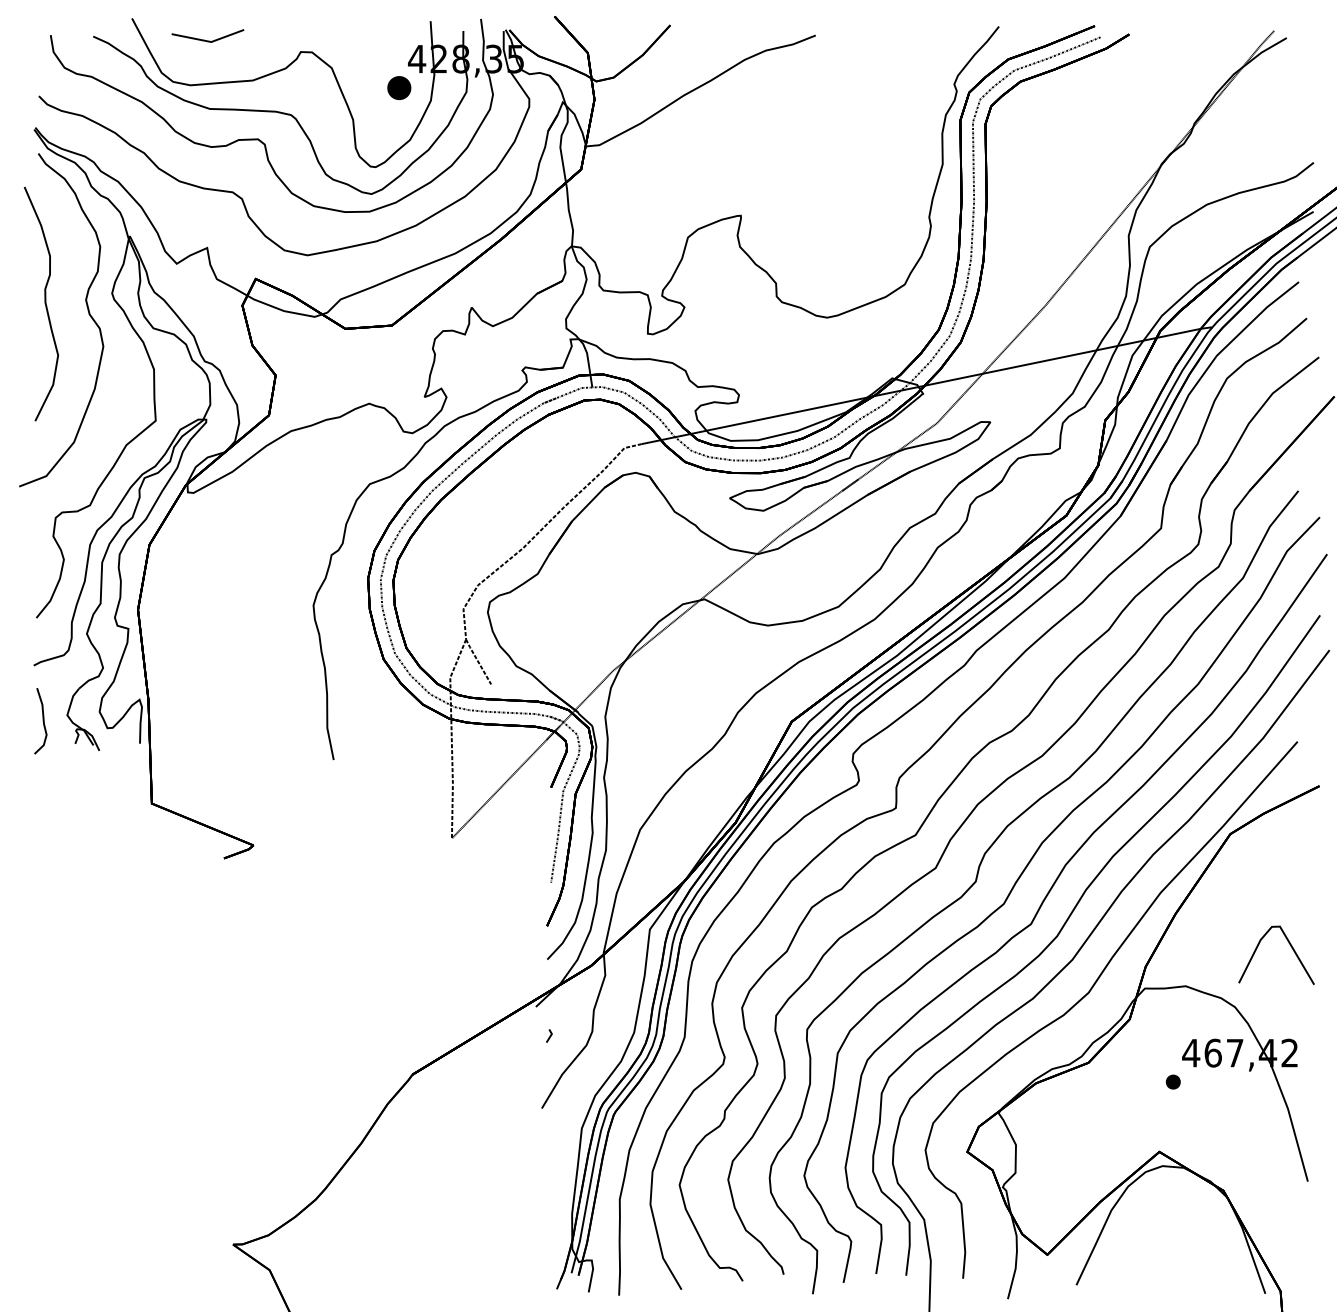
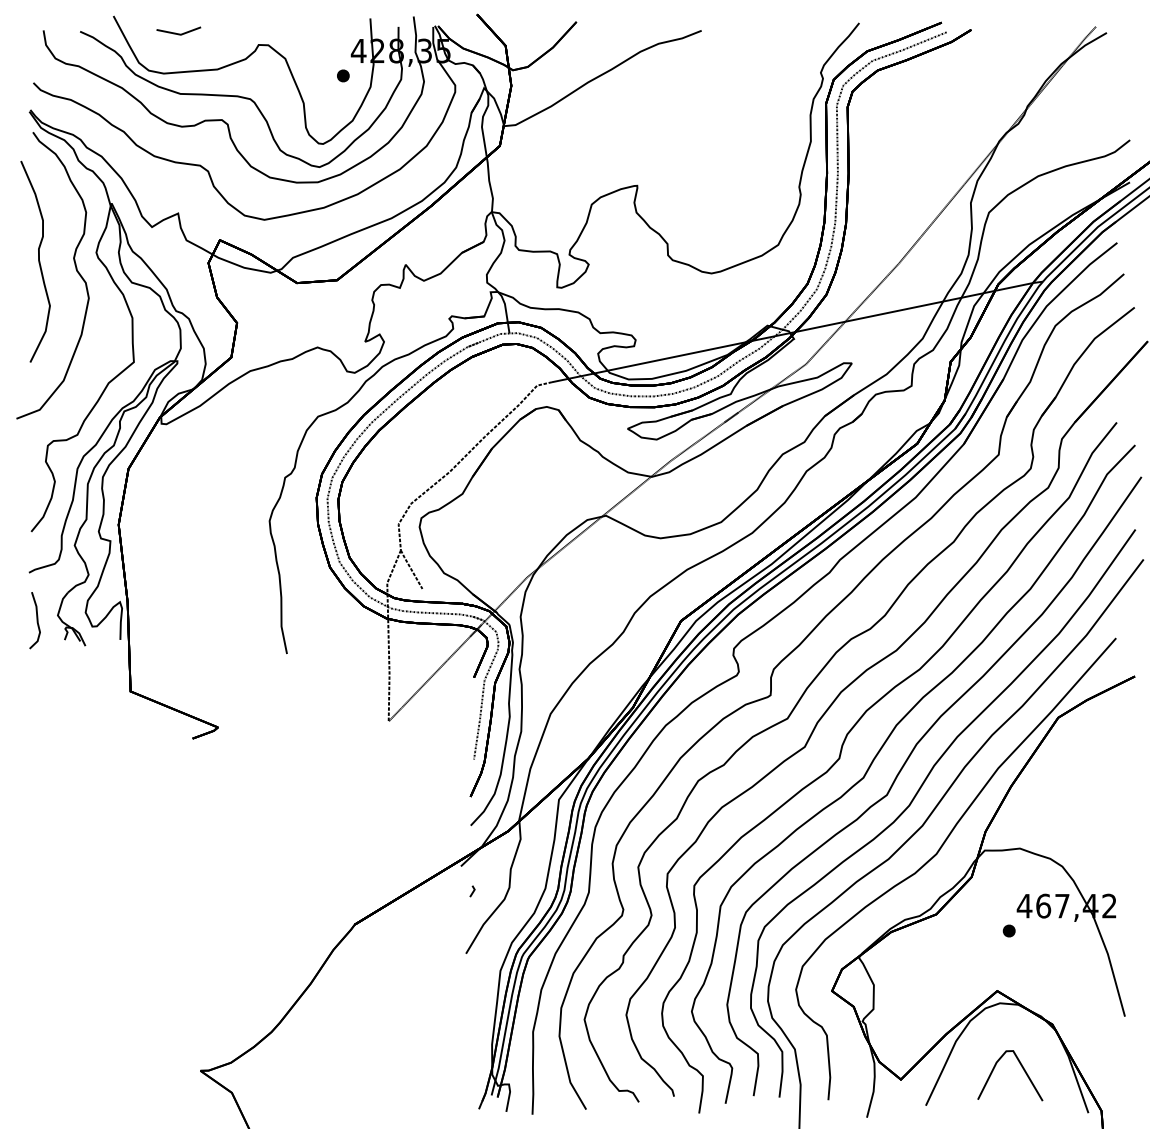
part: (207, 35) -> (178, 30), size x0.71
part: (398, 87) -> (342, 75), size x0.62
line: (1290, 946) -> (1022, 1068), moved

